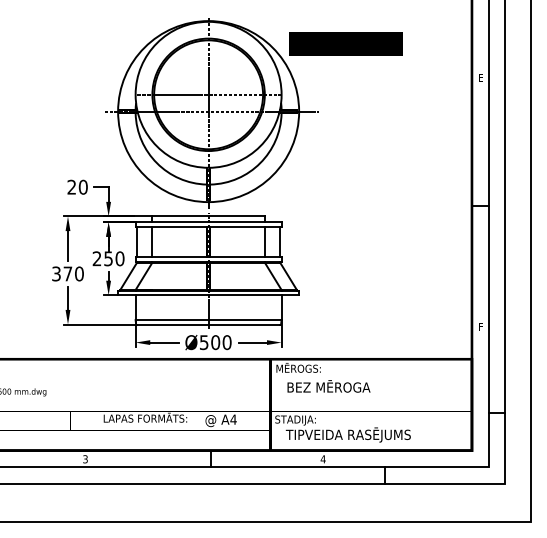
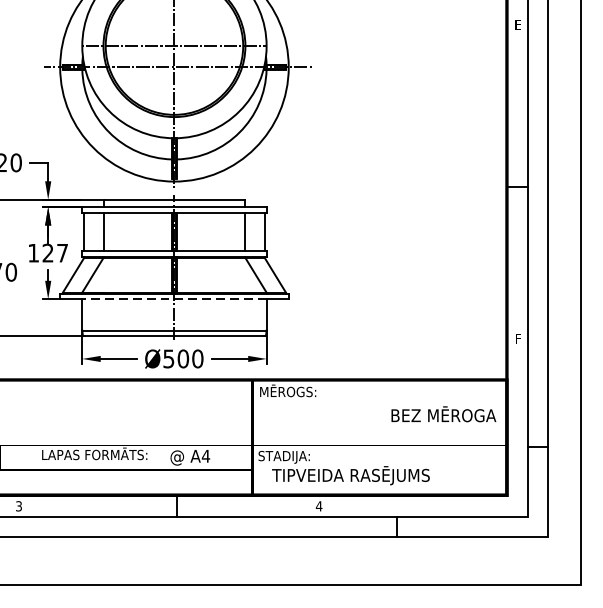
text: (108, 258) -> (48, 252), 250 -> 127
line: (208, 295) -> (174, 299), solid -> dashed
text: (328, 386) -> (443, 414), moved

